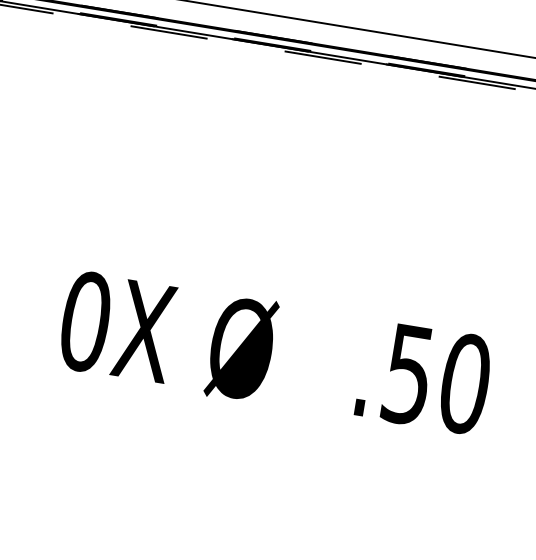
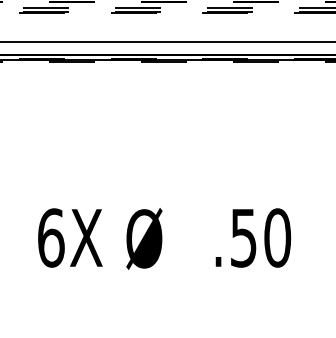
text: (86, 320) -> (51, 237), 0X -> 6X

